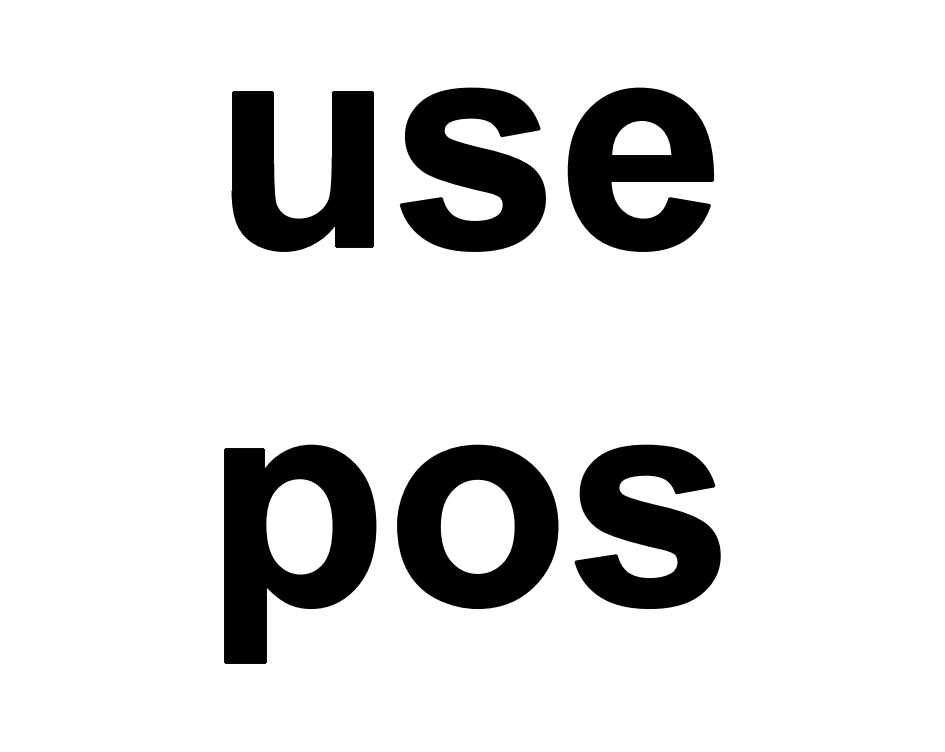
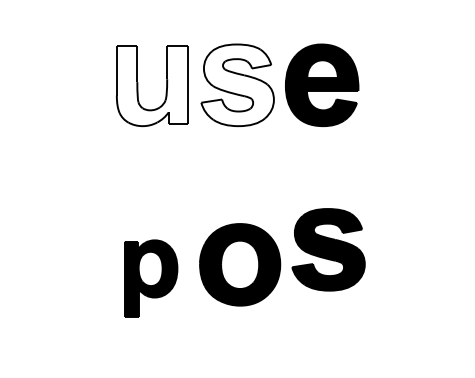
fill: (472, 170) -> (237, 85), removed
fill: (301, 172) -> (151, 86), removed
part: (647, 526) -> (328, 249), moved
part: (299, 554) -> (150, 278), size x0.7

